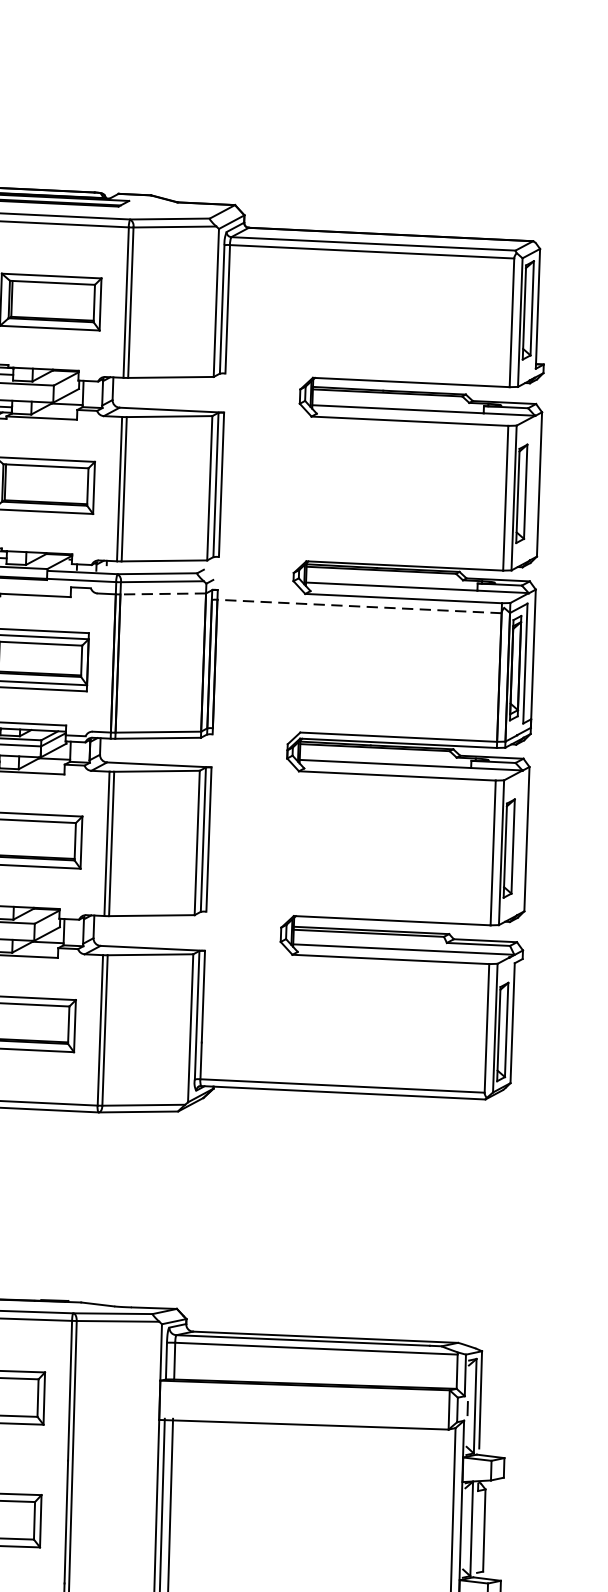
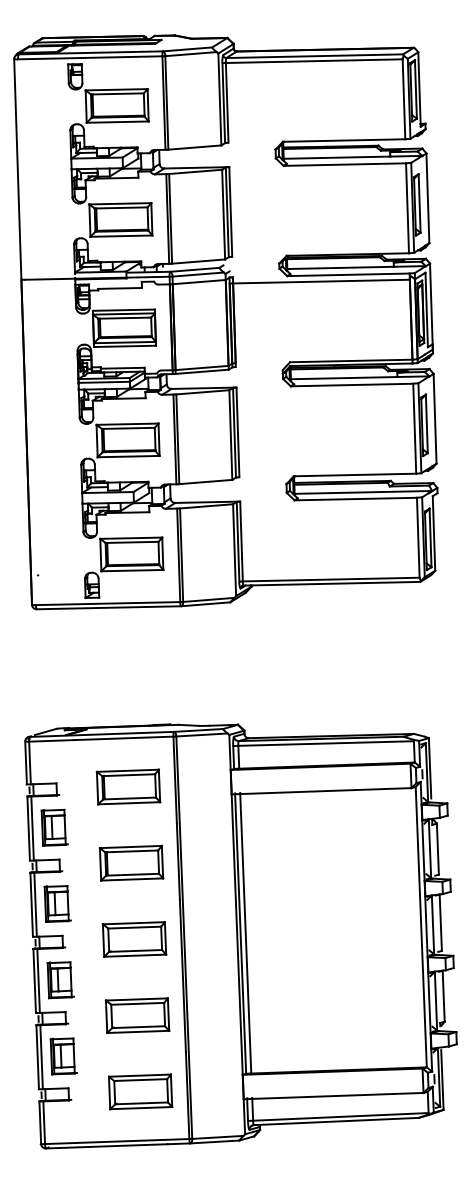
line: (163, 594) -> (199, 282), dashed -> solid
line: (357, 606) -> (320, 281), dashed -> solid

